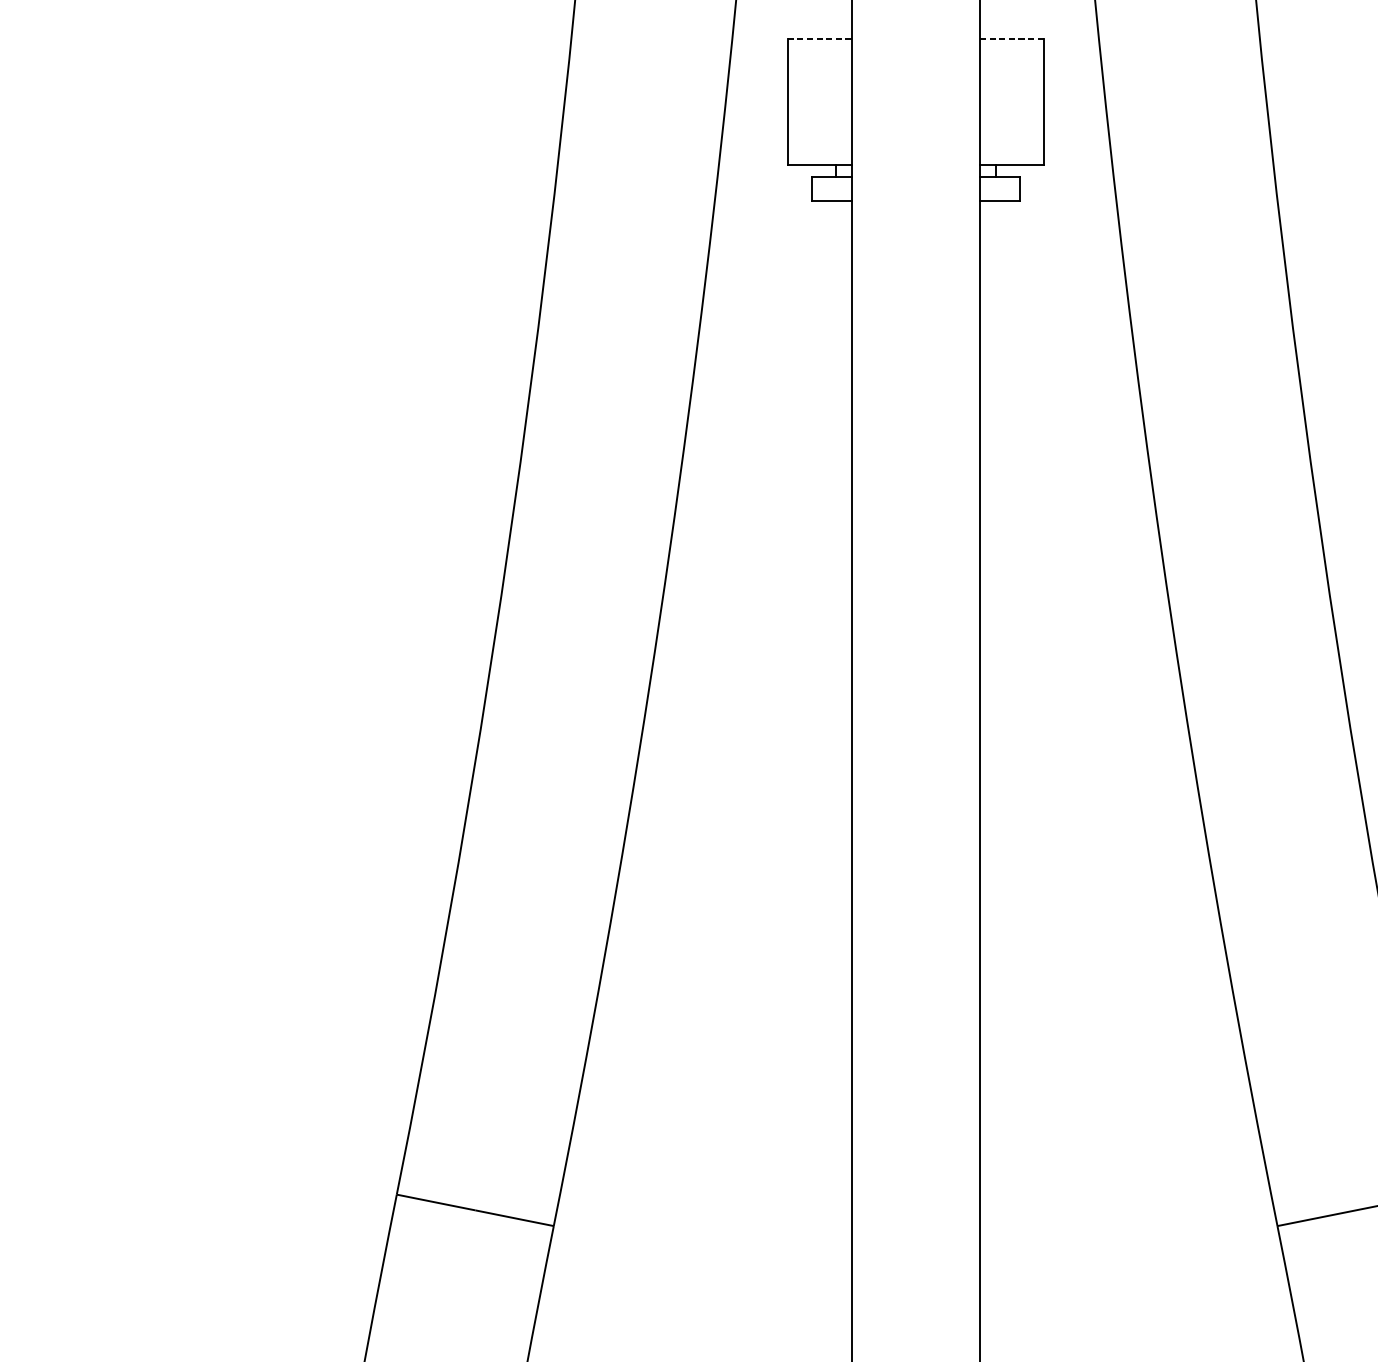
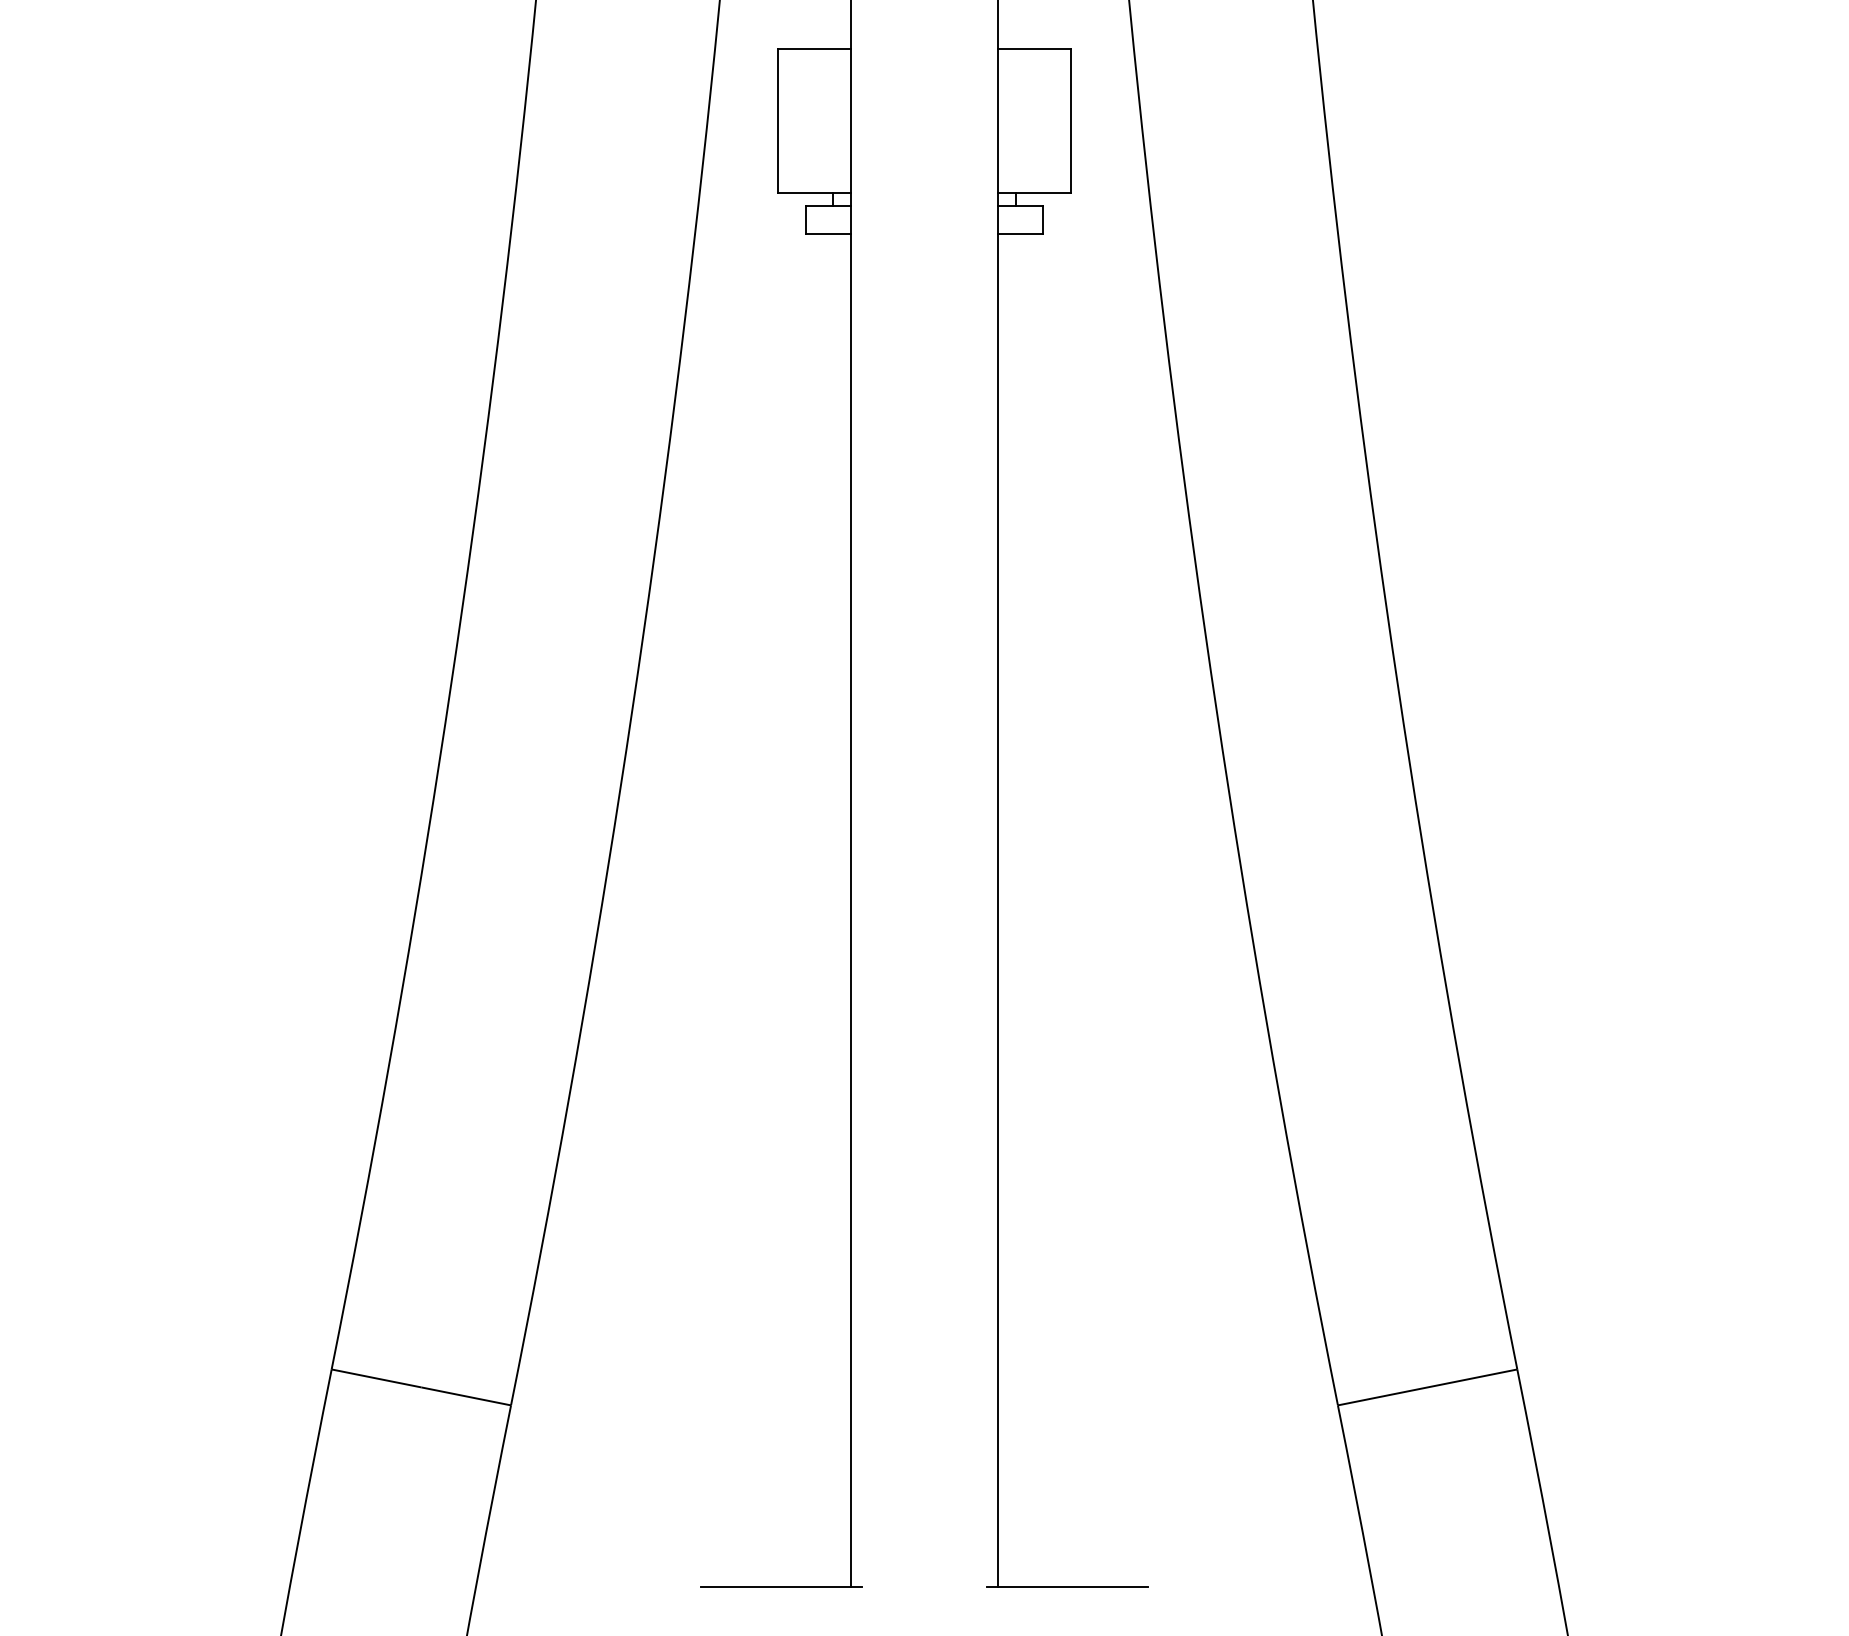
line: (819, 39) -> (814, 49), dashed -> solid
line: (1011, 39) -> (1034, 49), dashed -> solid

